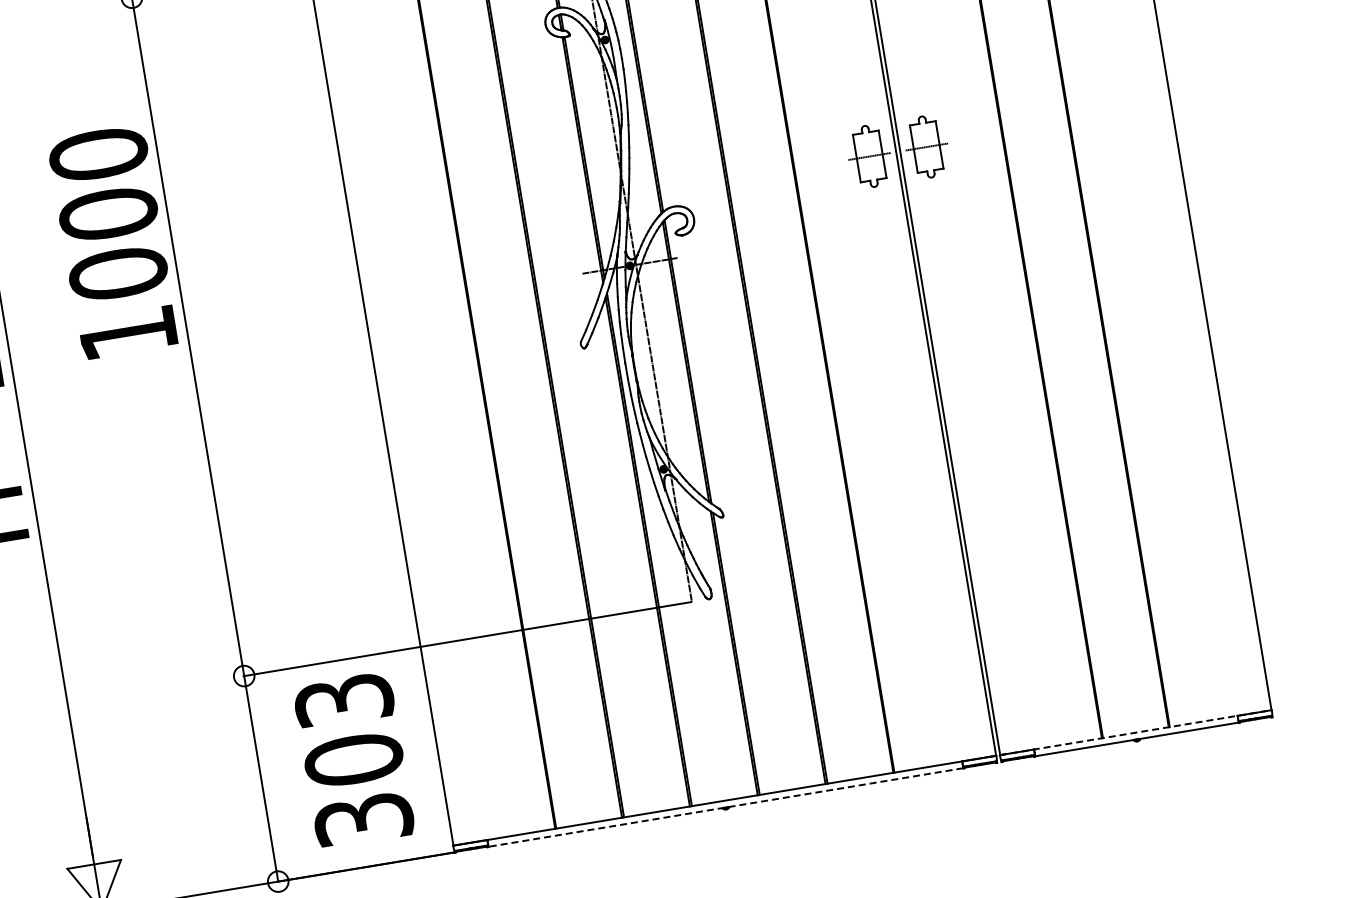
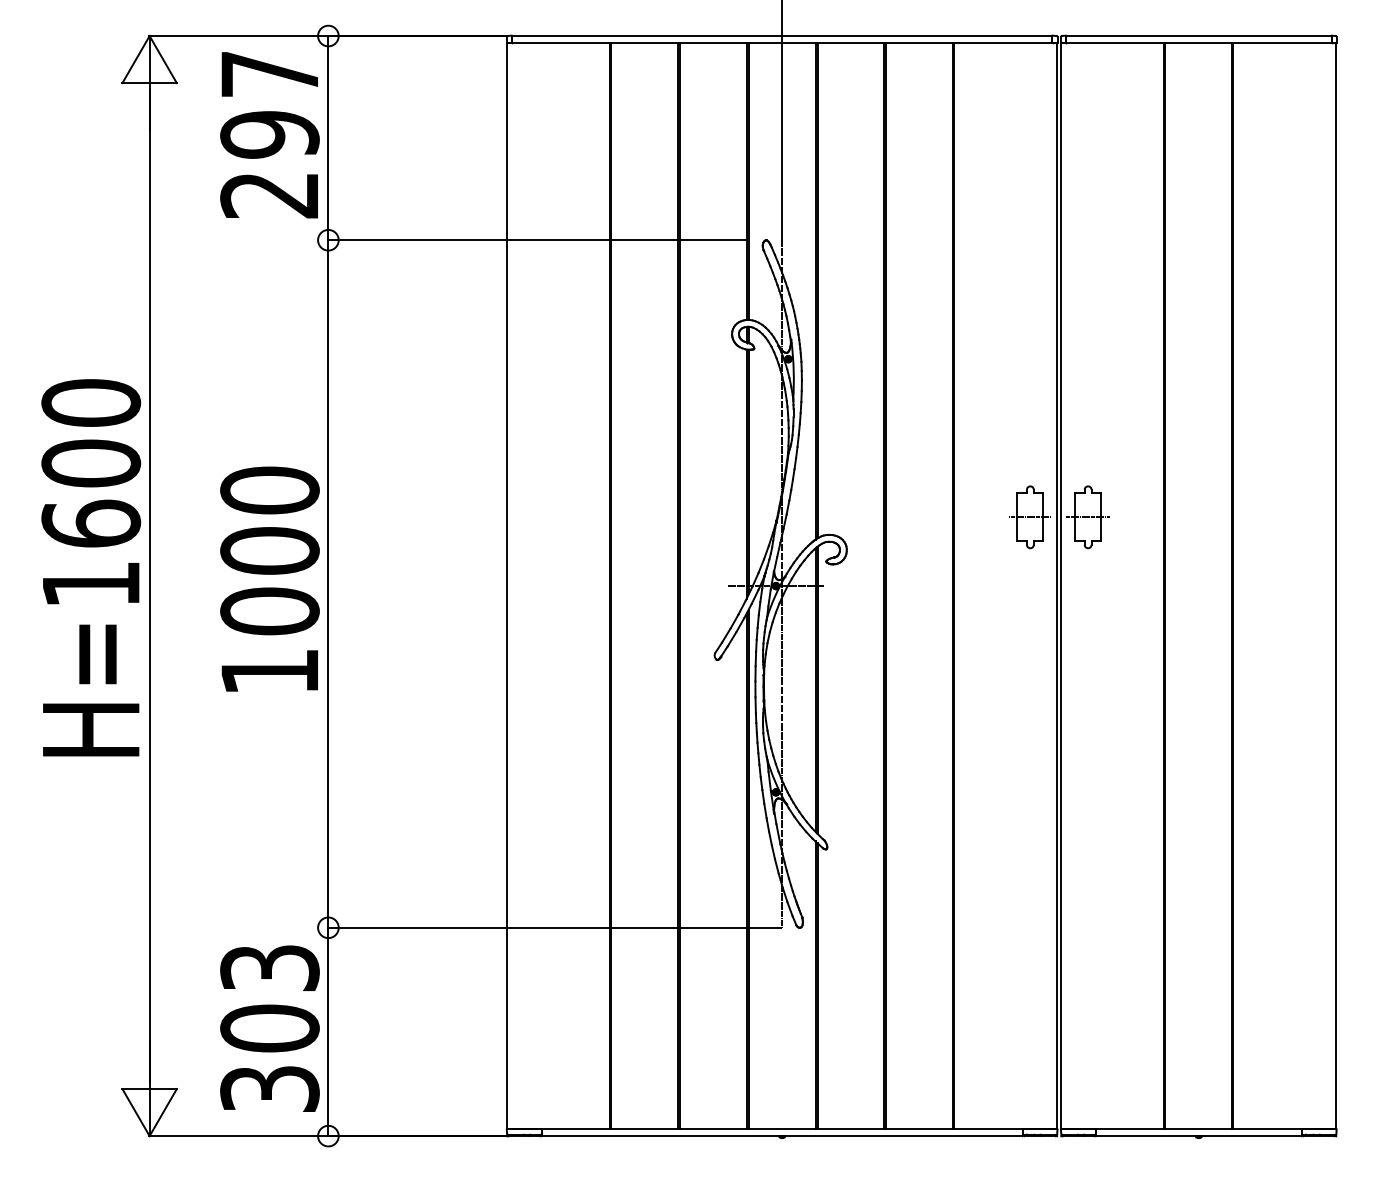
text: (112, 241) -> (269, 578), moved
line: (1135, 732) -> (1198, 1129), dashed -> solid
text: (353, 760) -> (269, 1028), moved
line: (726, 807) -> (782, 1136), dashed -> solid

